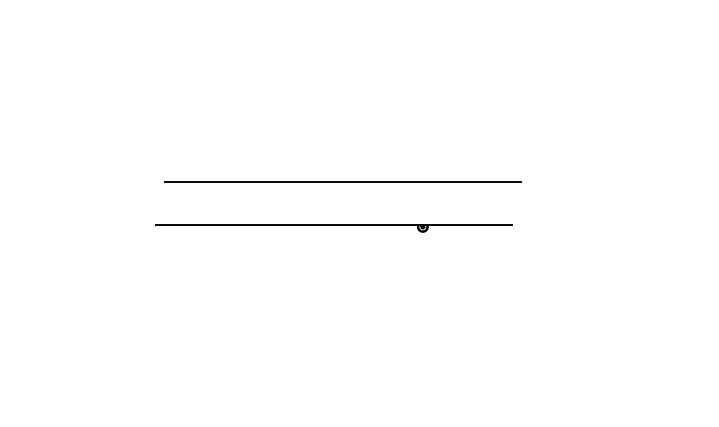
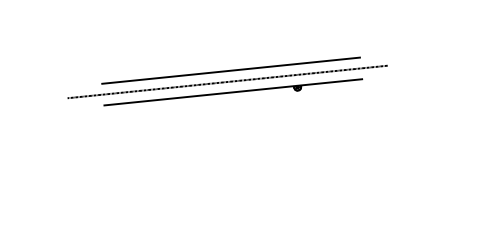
line: (342, 181) -> (230, 70), moved
line: (327, 210) -> (227, 82), added

